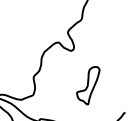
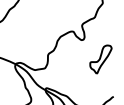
part: (88, 86) -> (100, 59), moved

